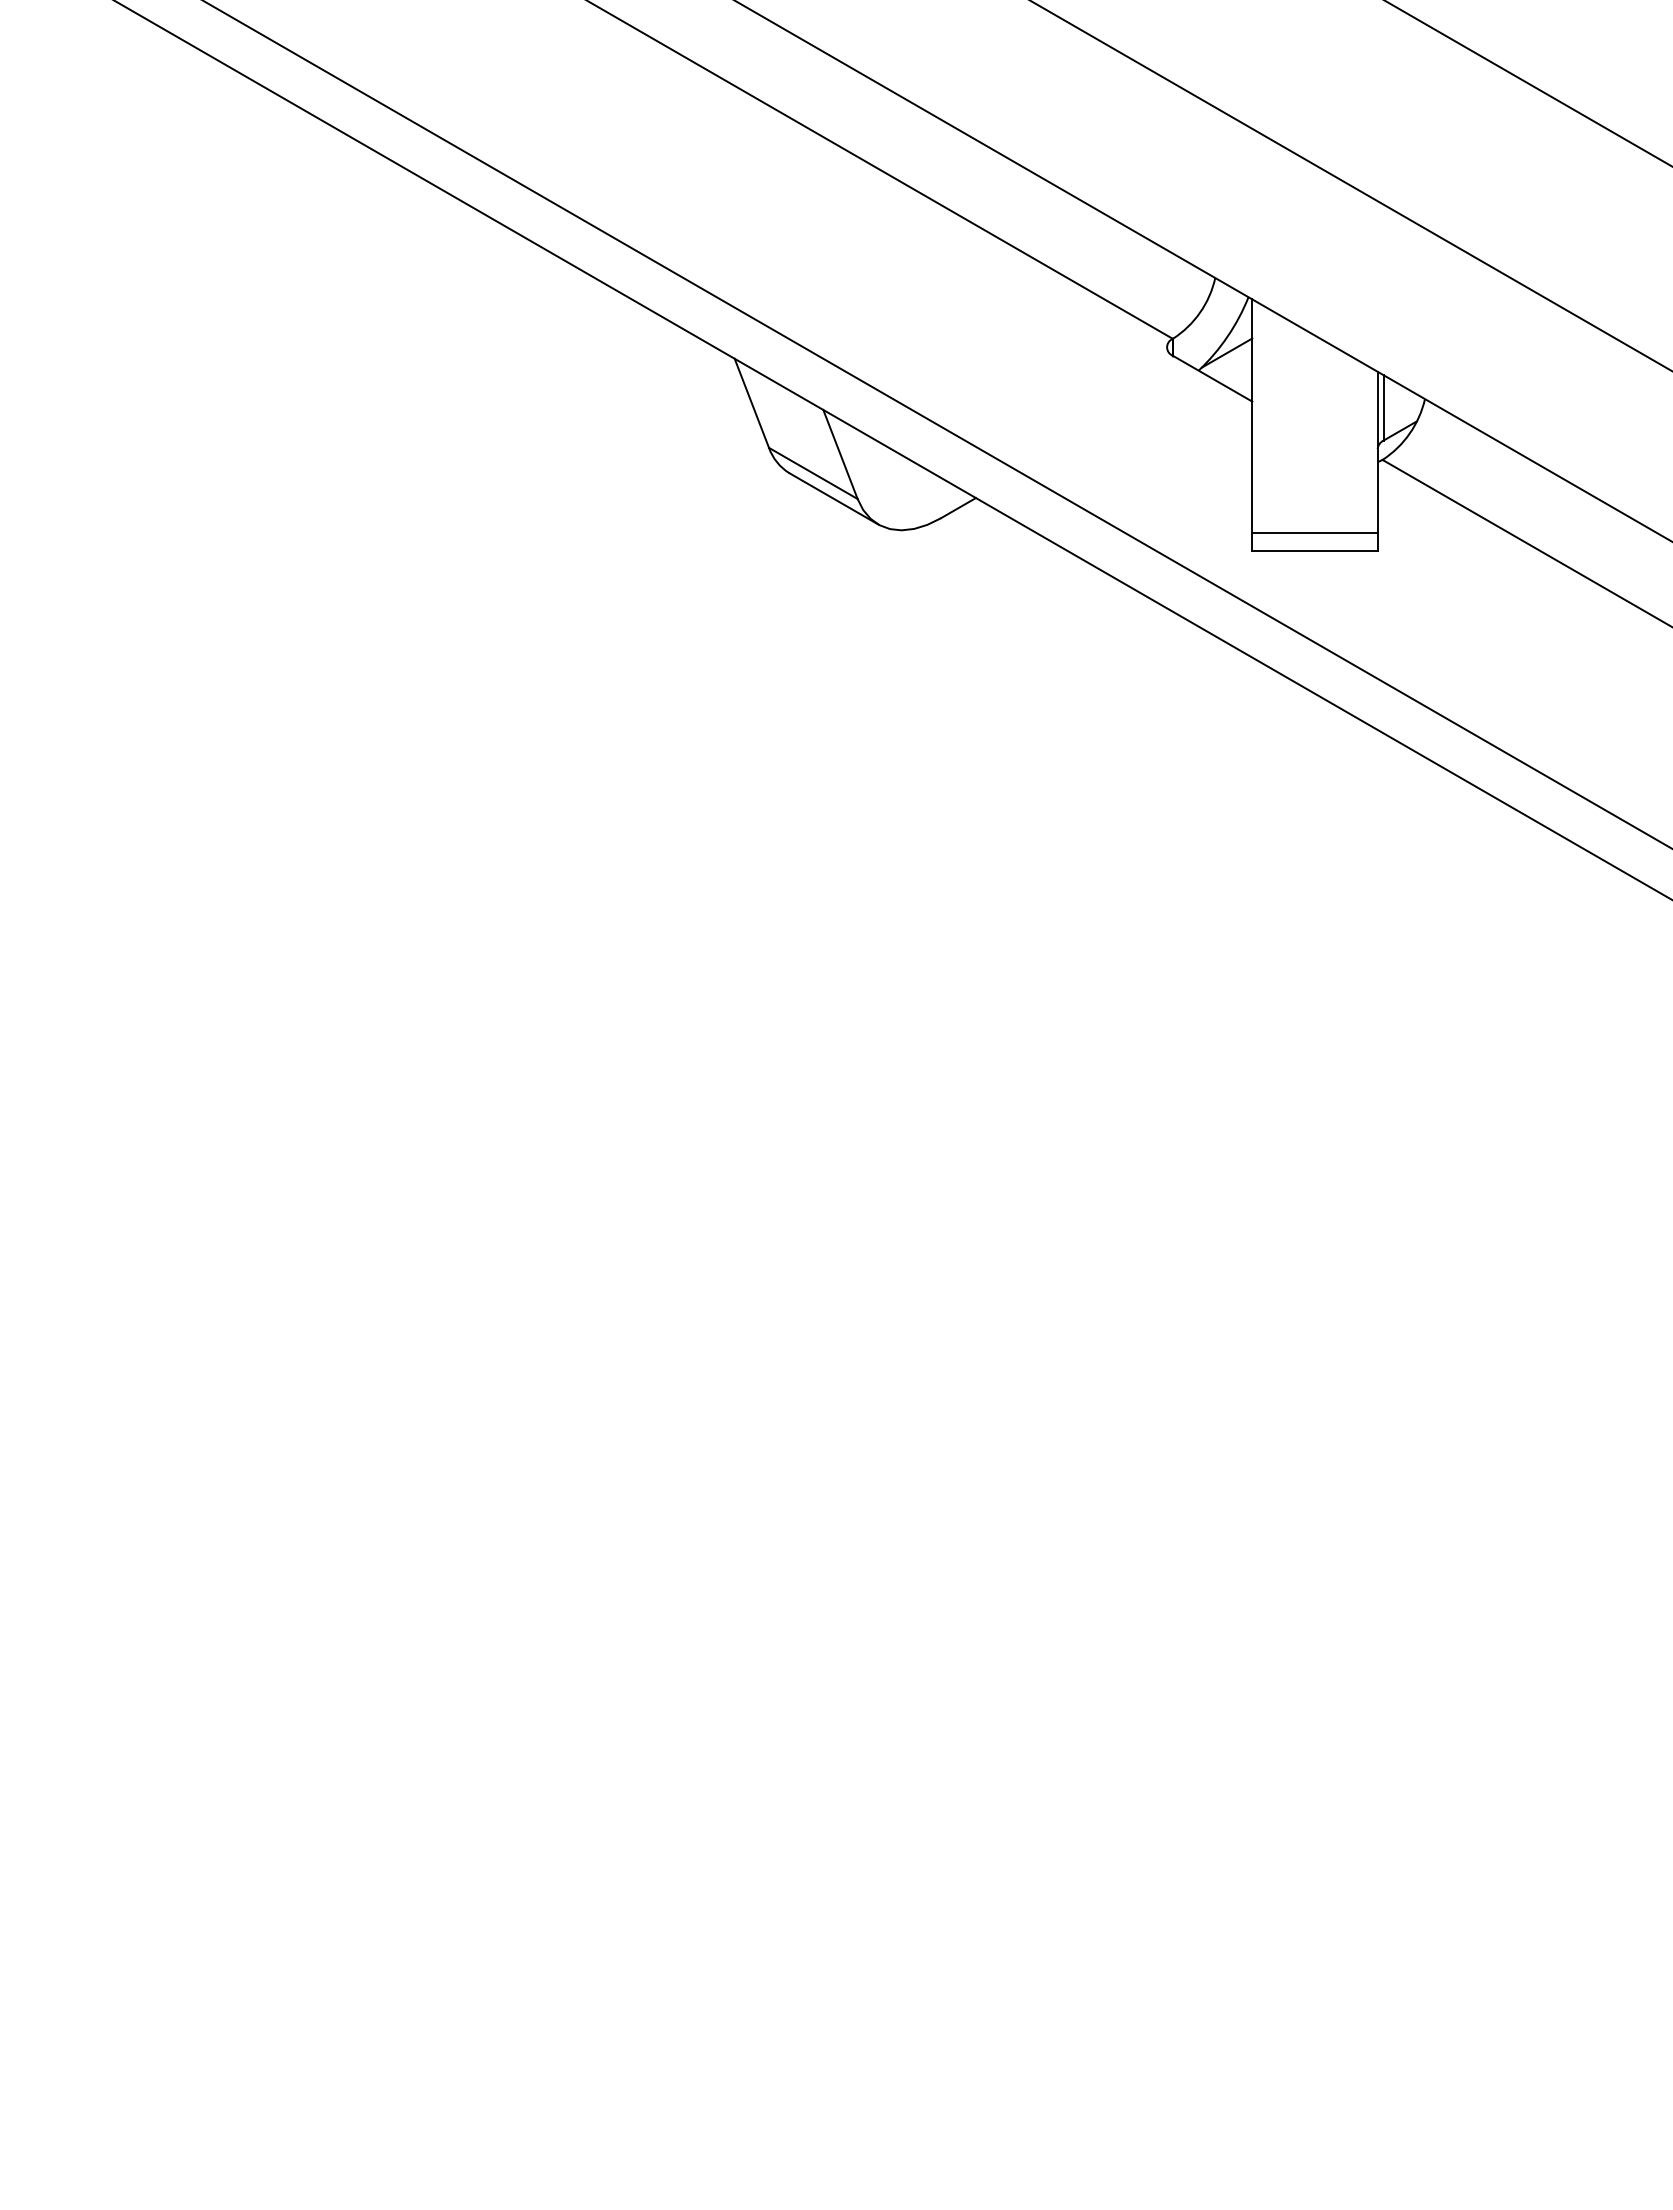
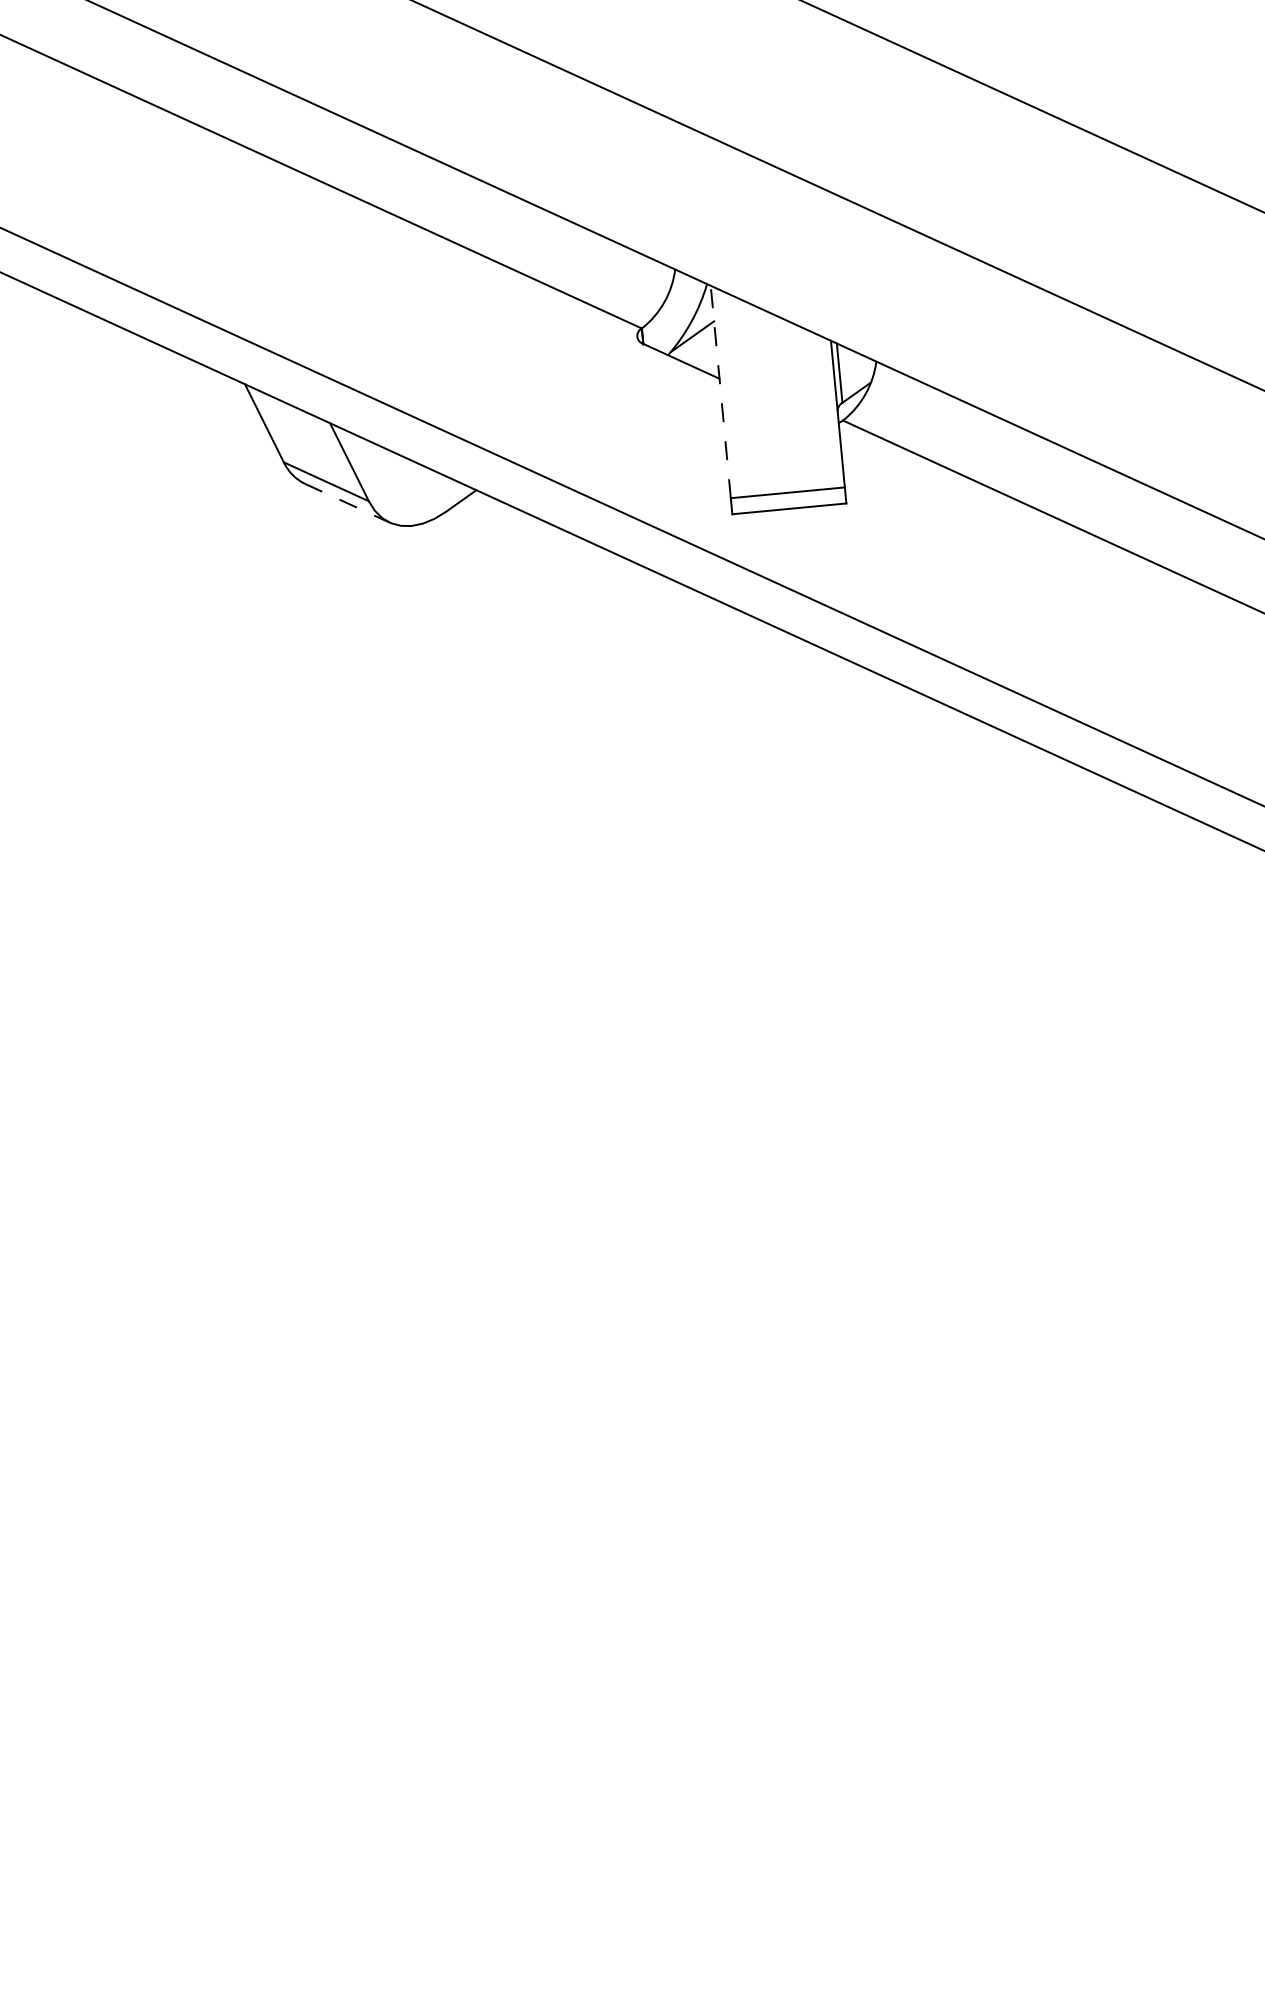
line: (1252, 416) -> (720, 392), solid -> dashed
line: (834, 499) -> (347, 503), solid -> dashed

